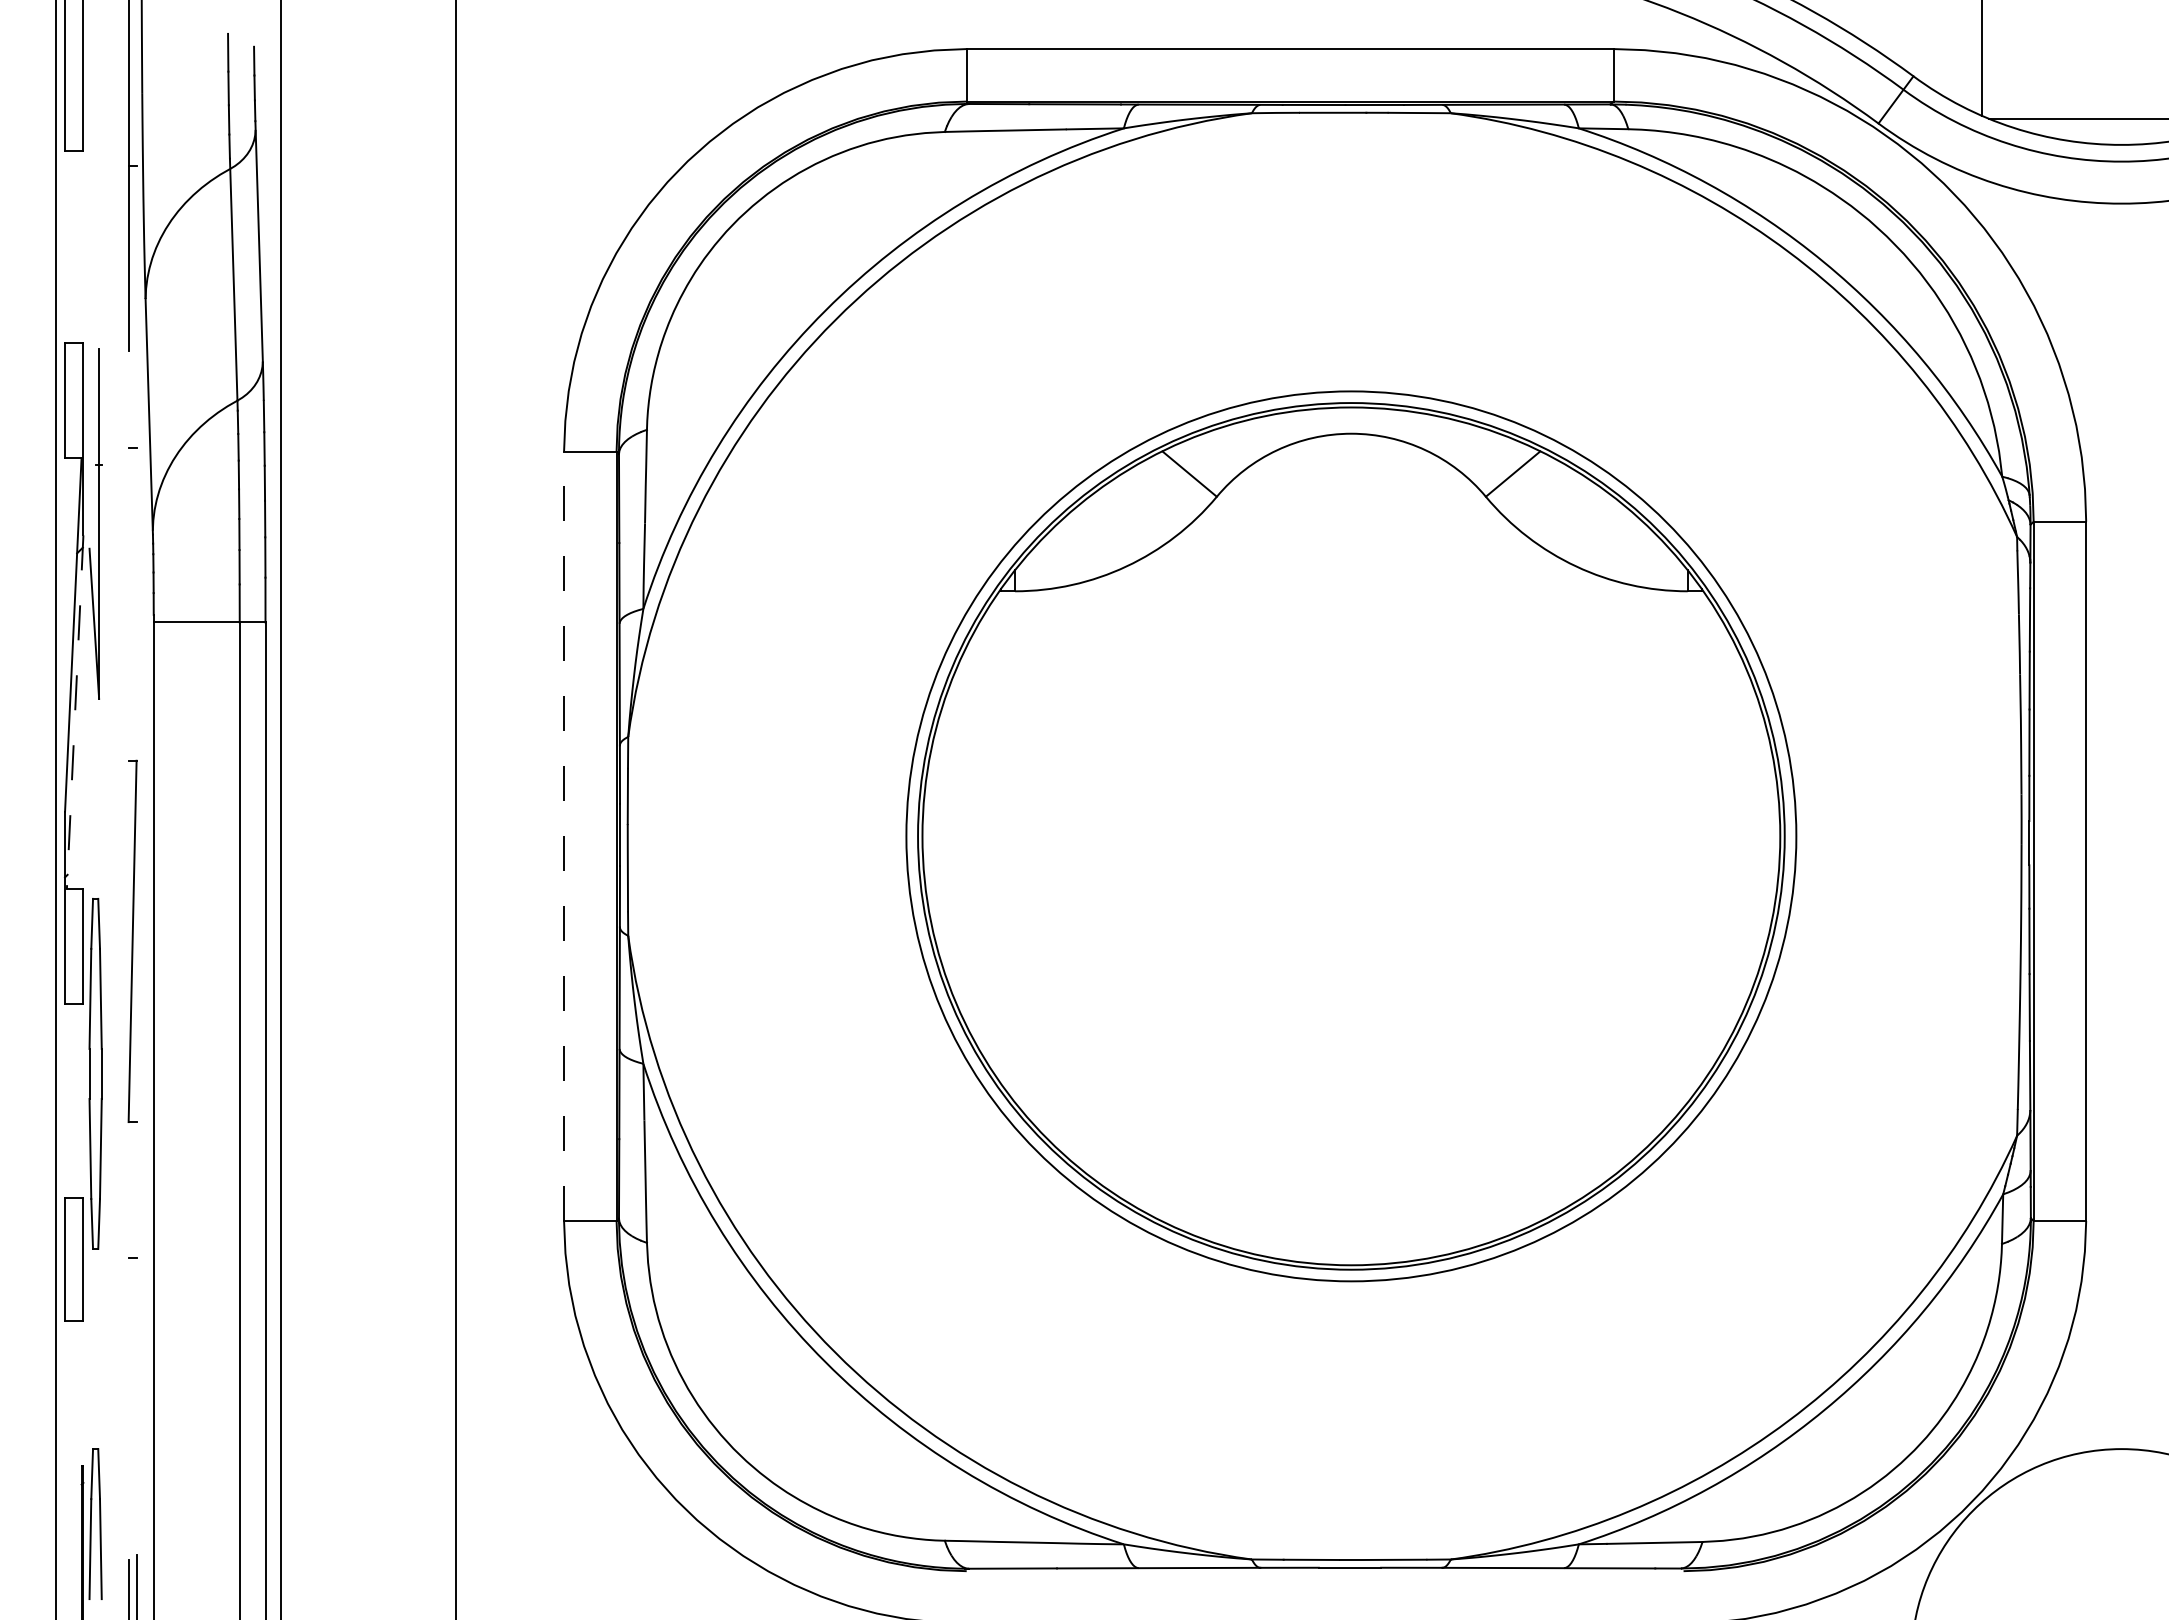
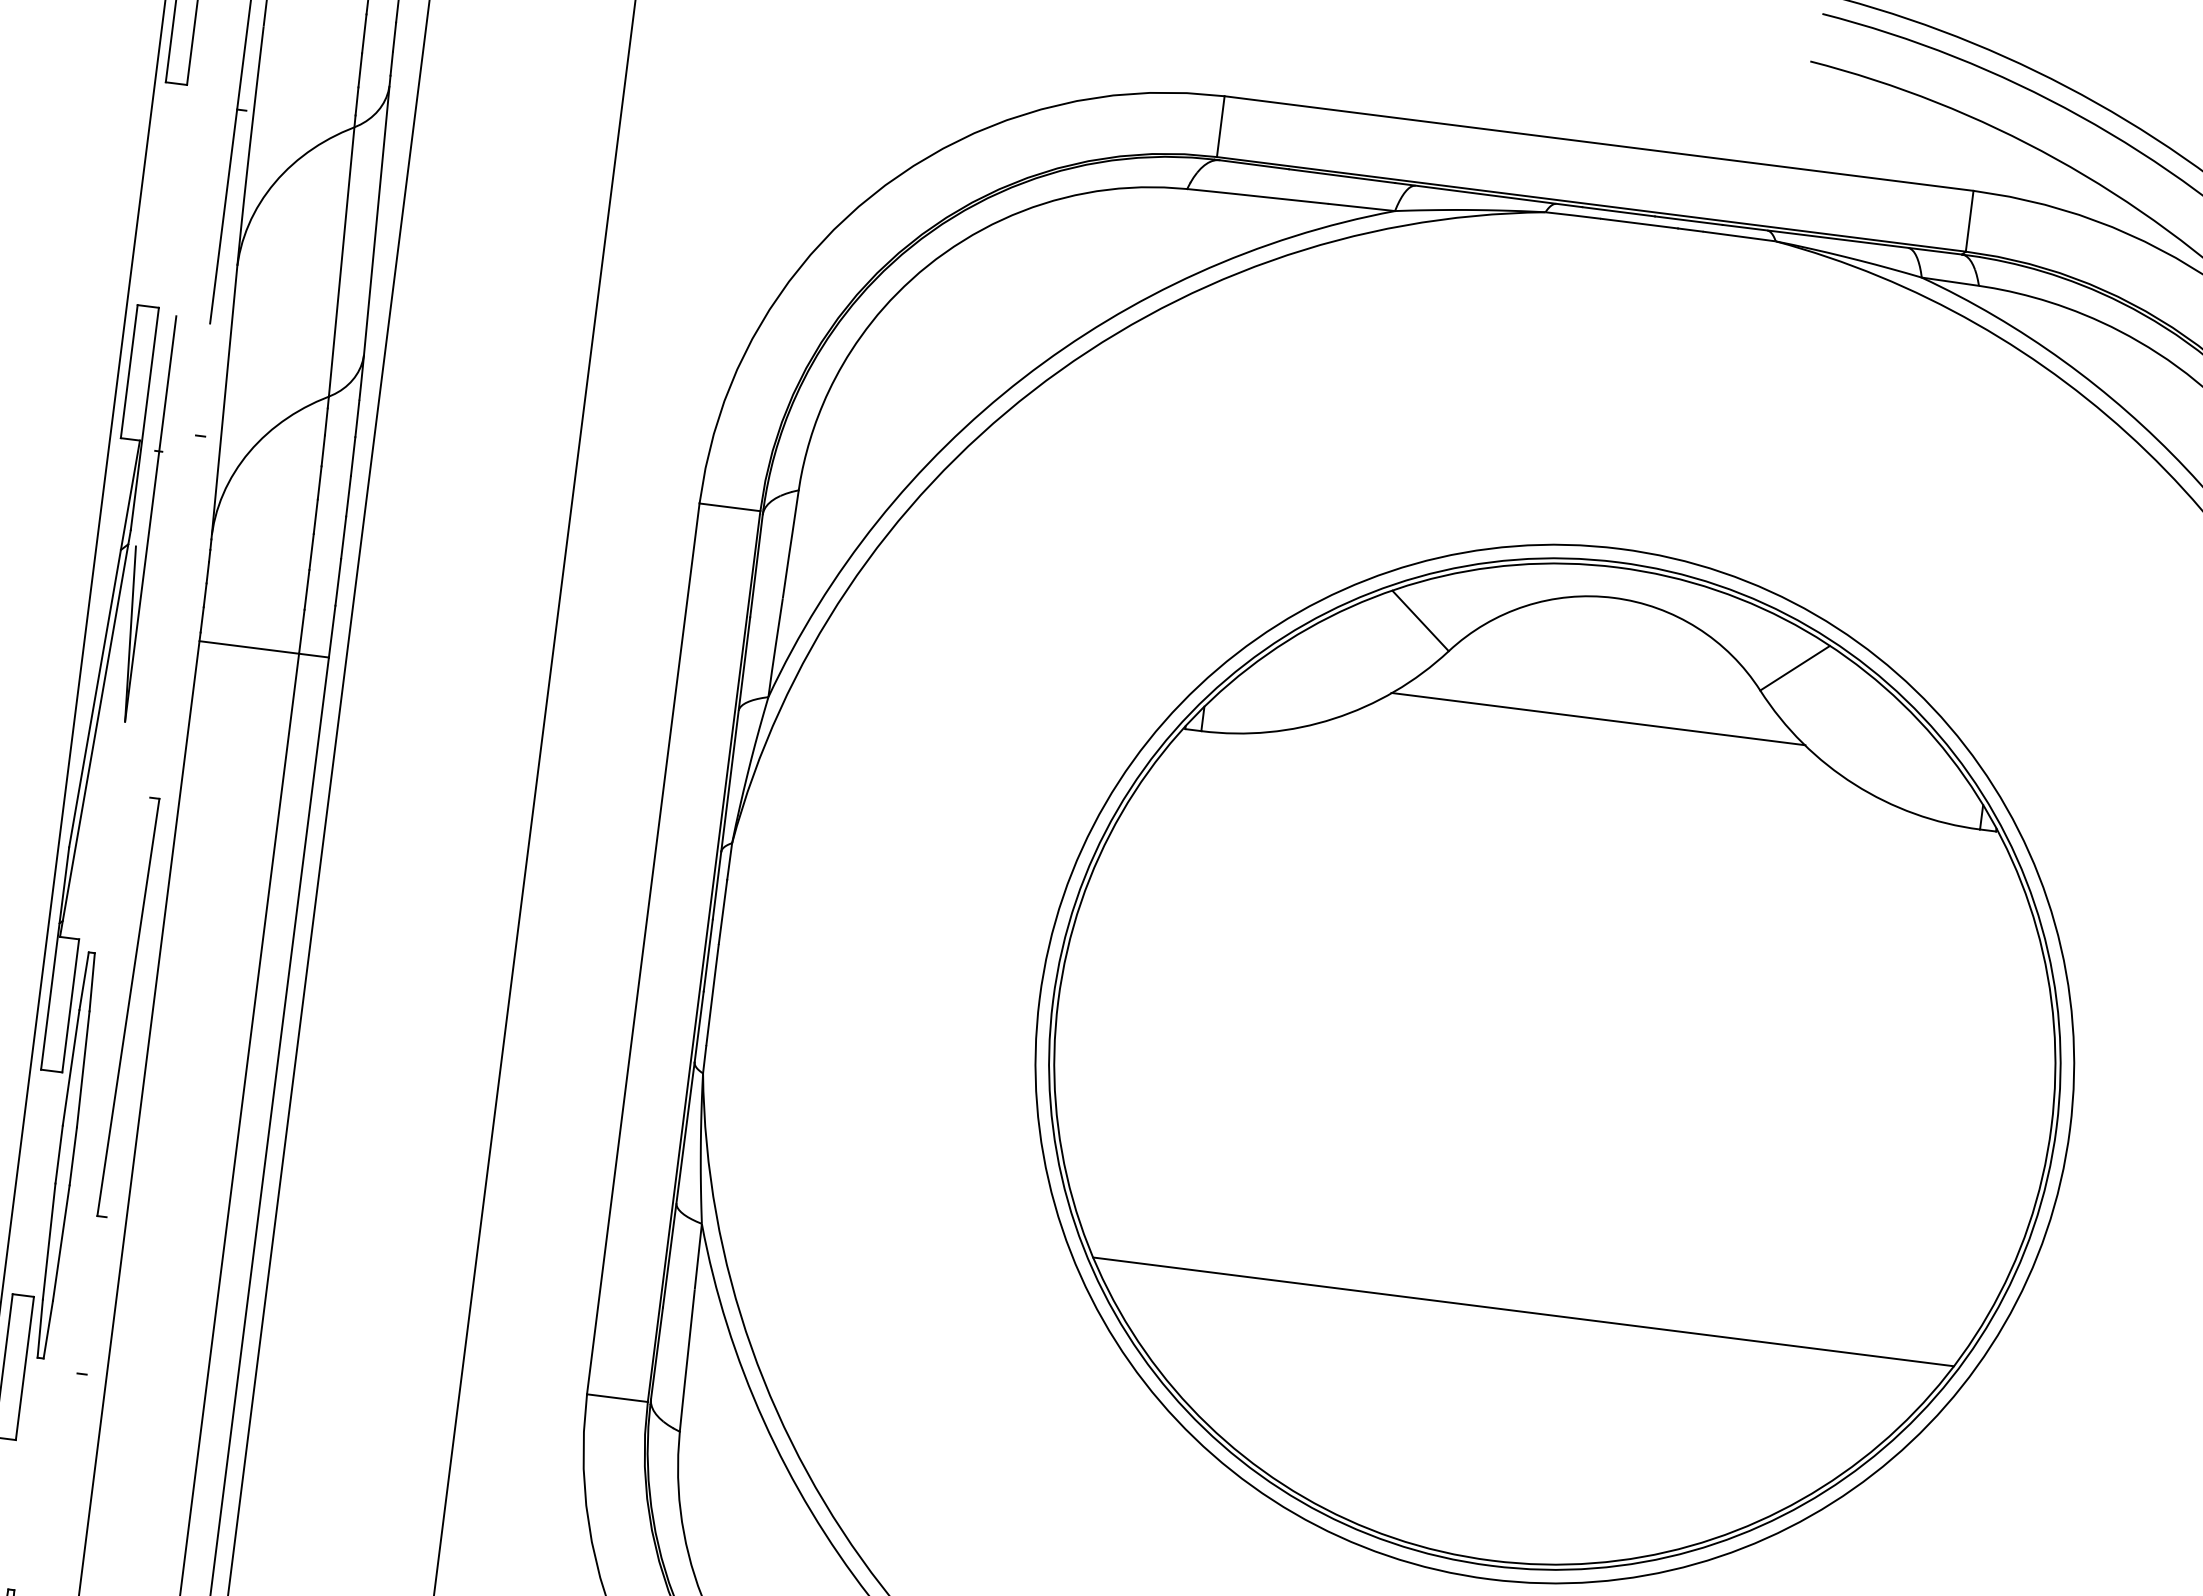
line: (1351, 538) -> (1598, 719), added
line: (75, 712) -> (95, 734), dashed -> solid
line: (564, 836) -> (643, 949), dashed -> solid
line: (1351, 1050) -> (1523, 1311), added

